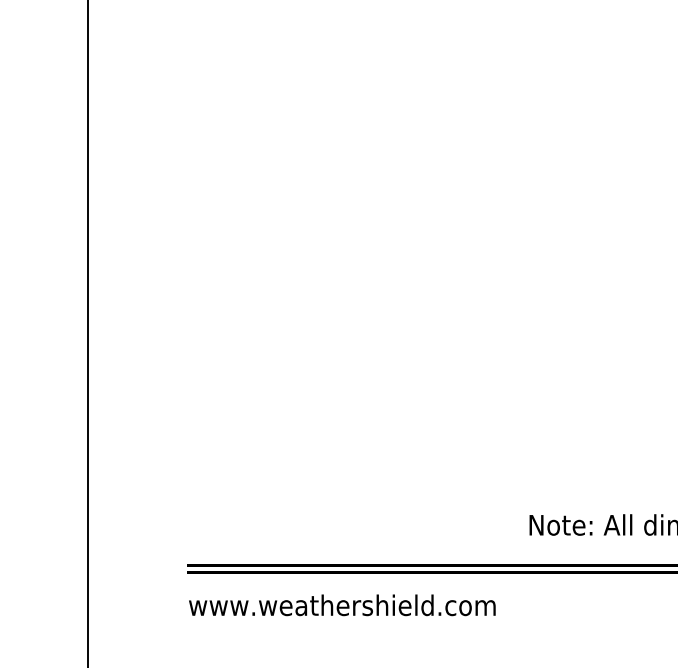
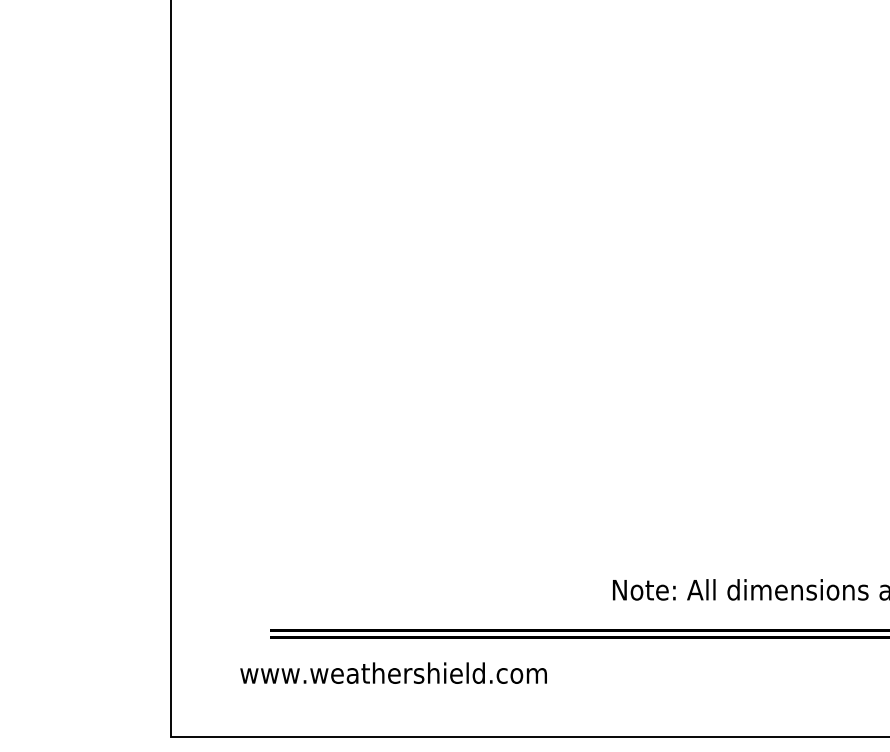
text: (342, 604) -> (393, 672), moved

